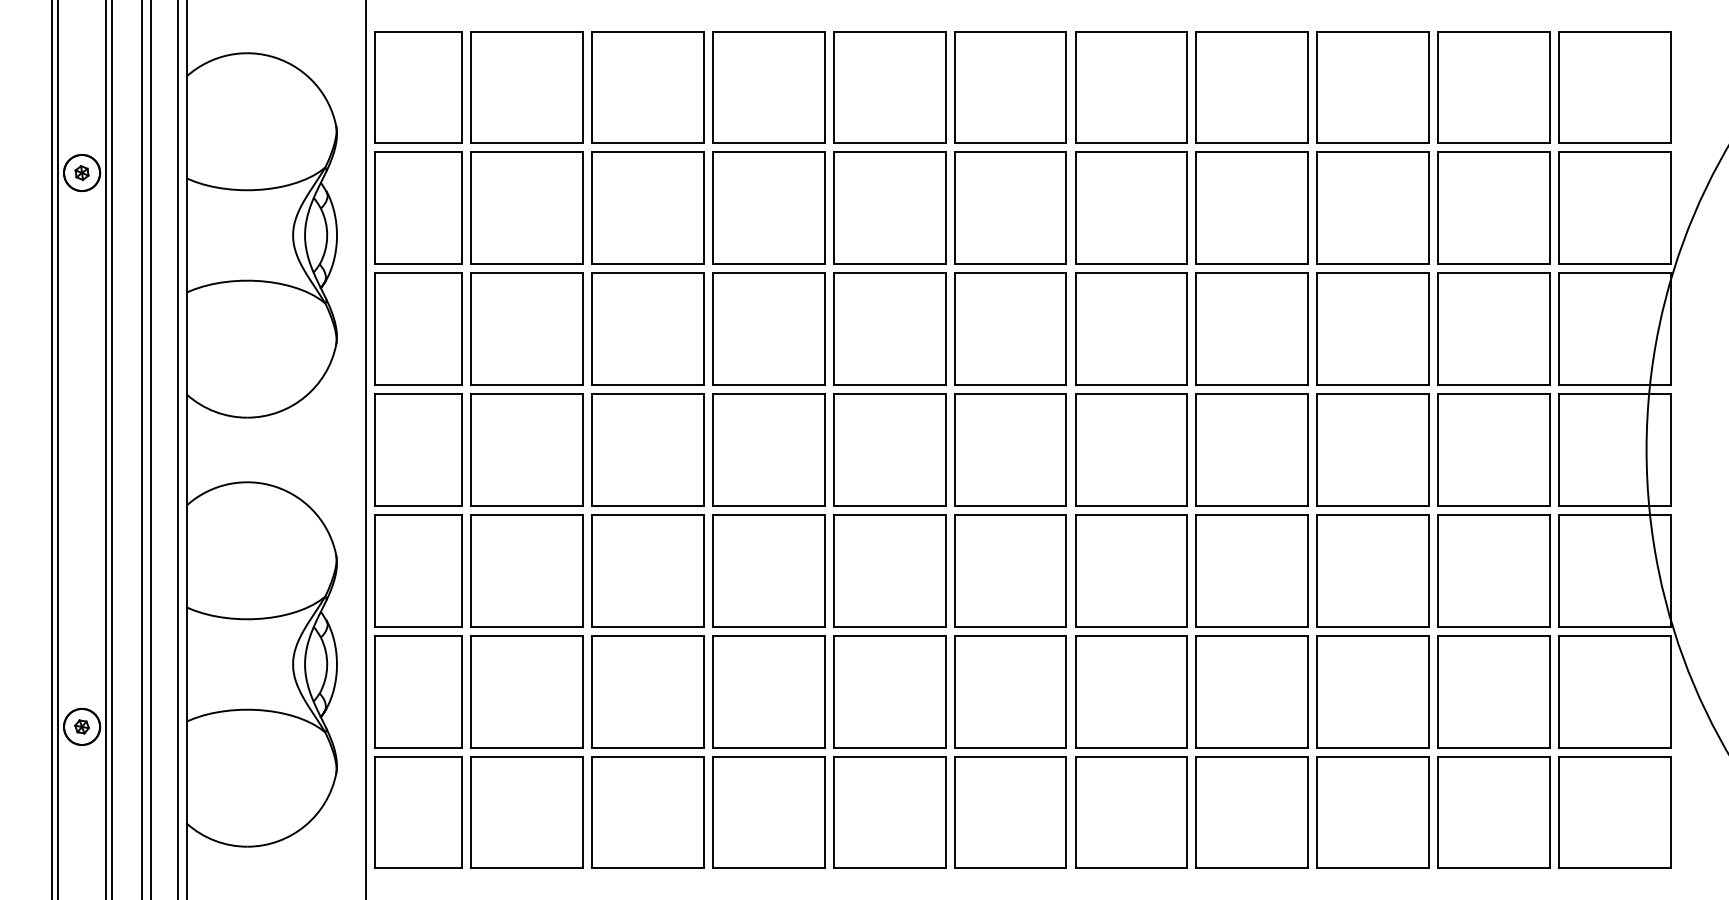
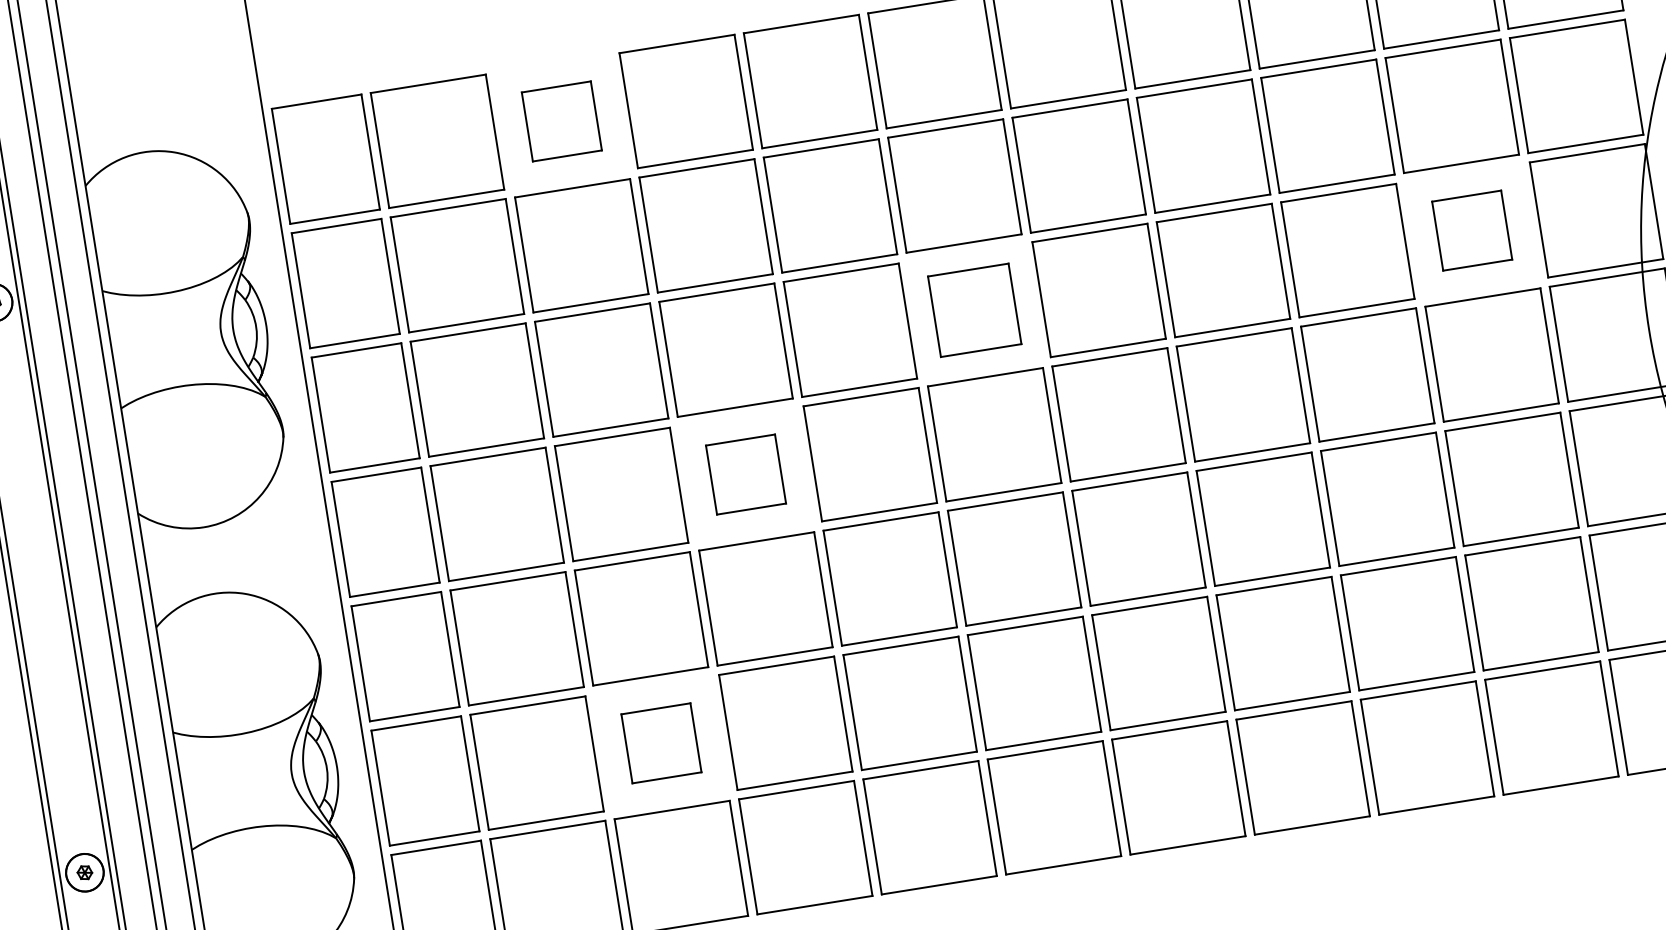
part: (647, 87) -> (561, 121), size x0.6
part: (1010, 328) -> (974, 309), size x0.7
part: (1493, 328) -> (1471, 230), size x0.6
part: (768, 449) -> (745, 474), size x0.6
part: (647, 691) -> (660, 743), size x0.6

